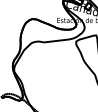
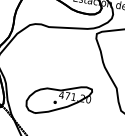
part: (58, 88) -> (58, 99), added

